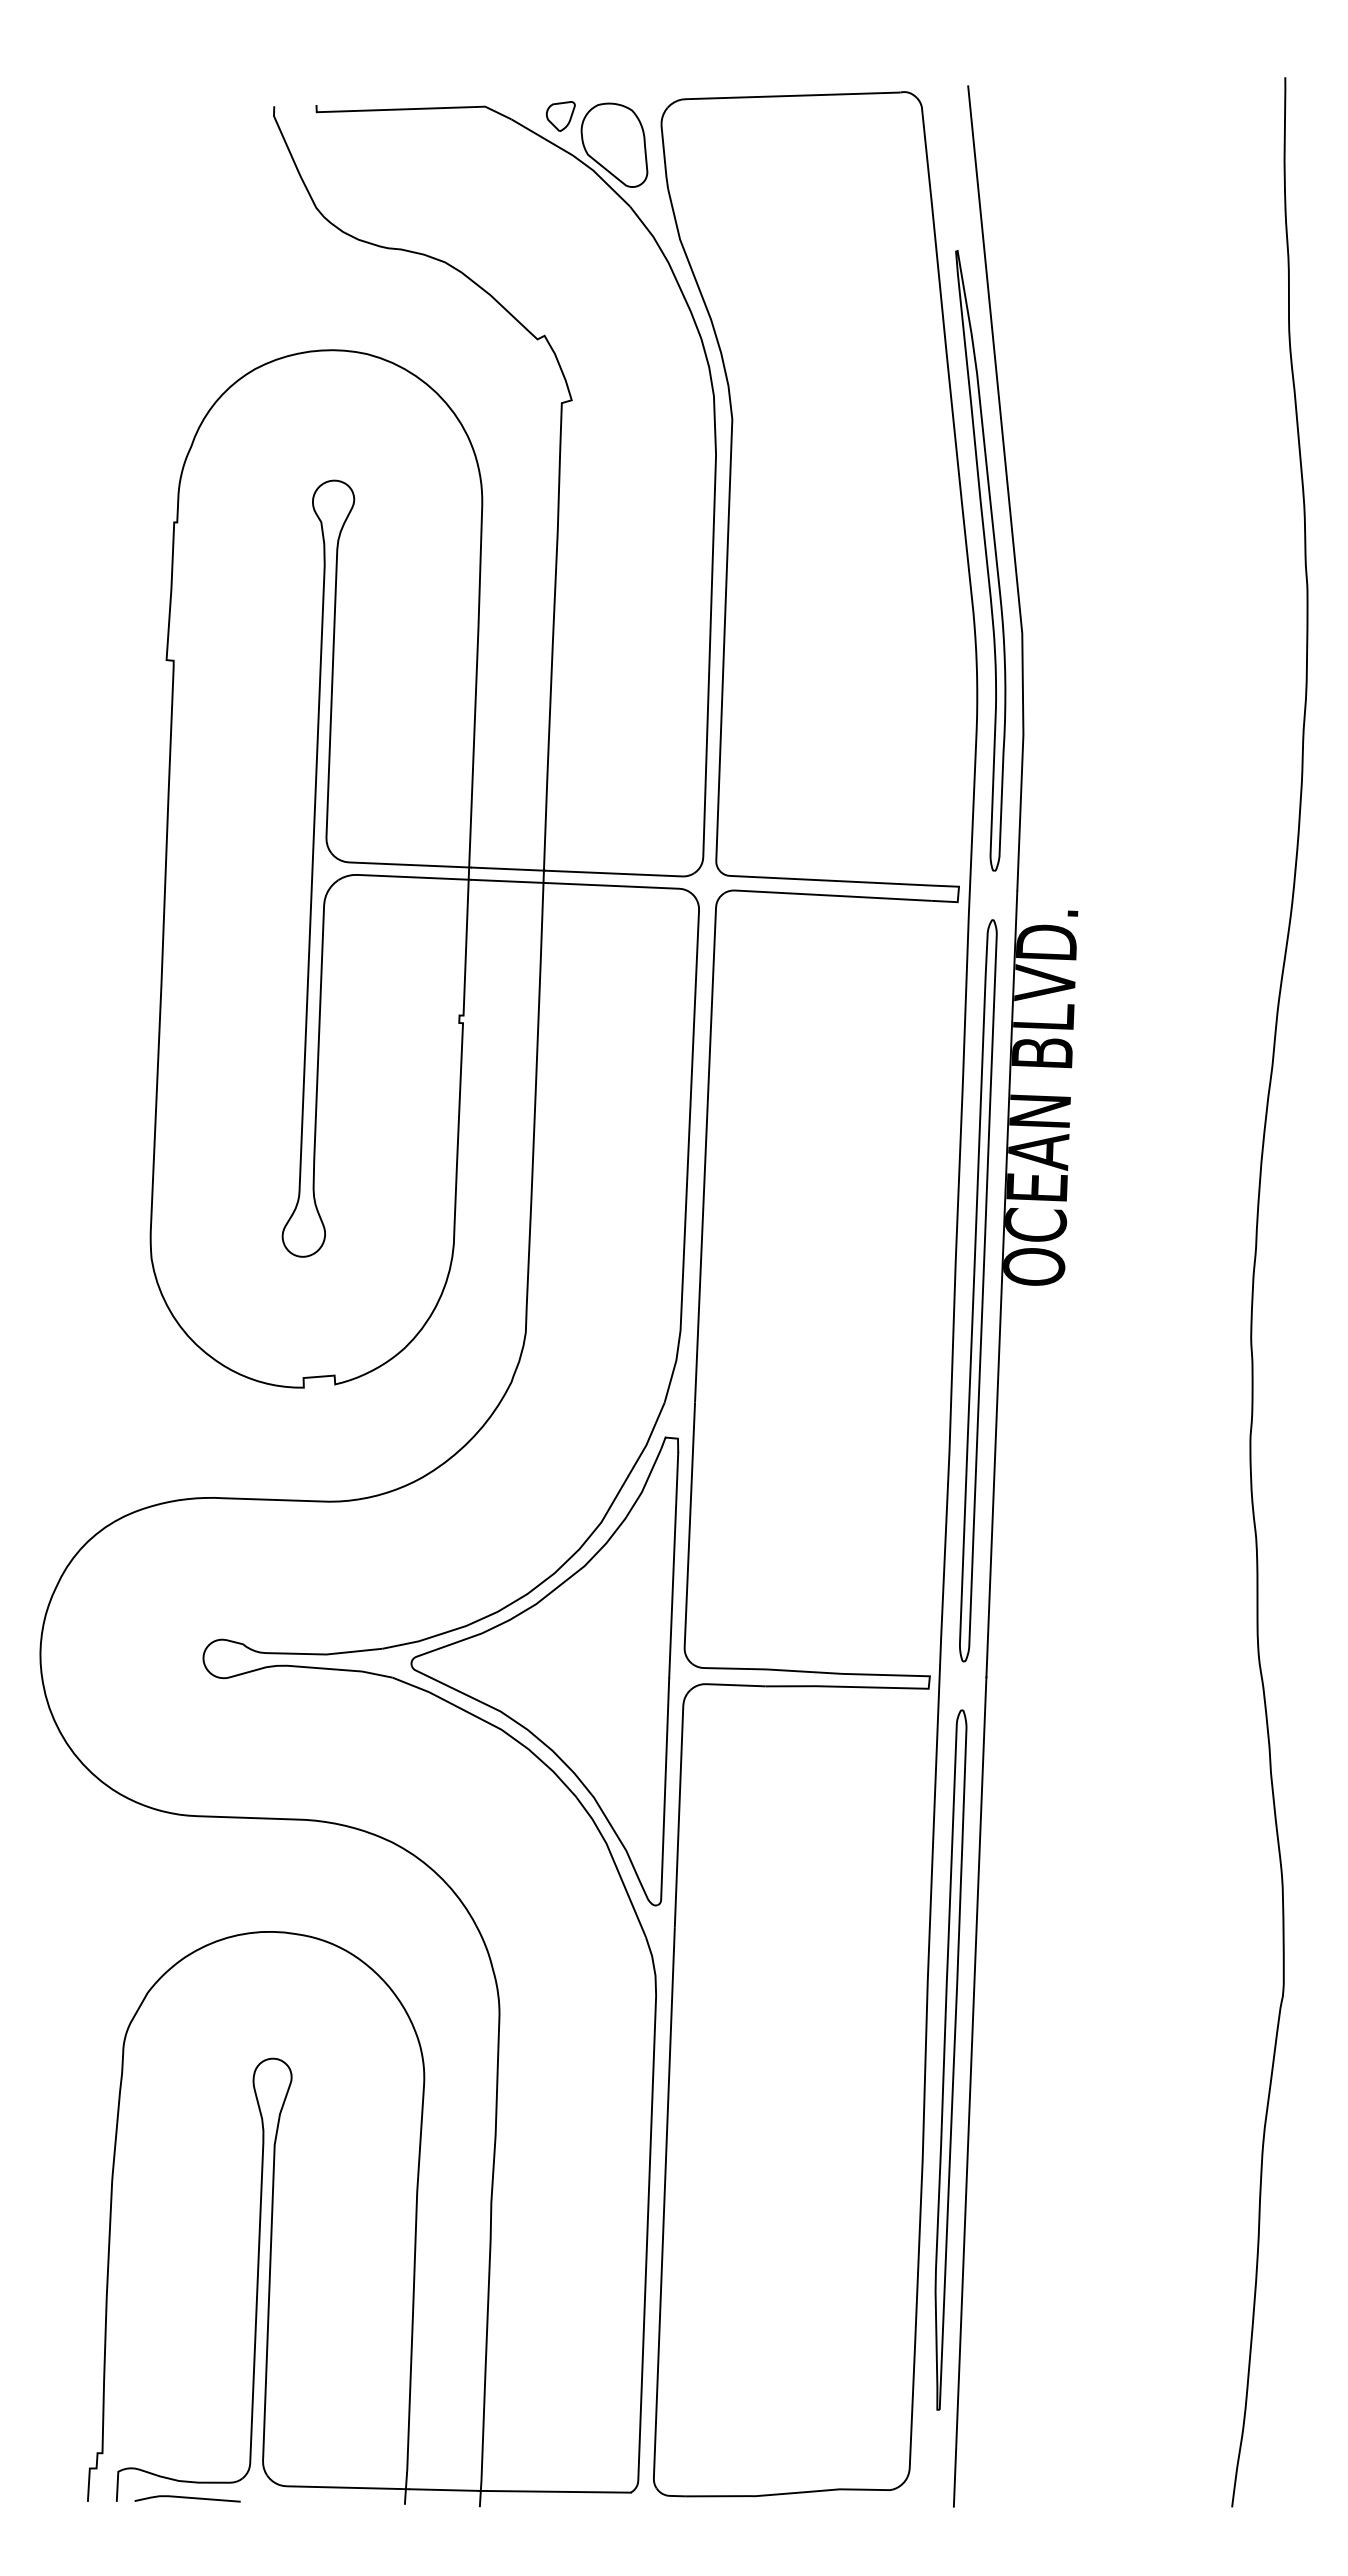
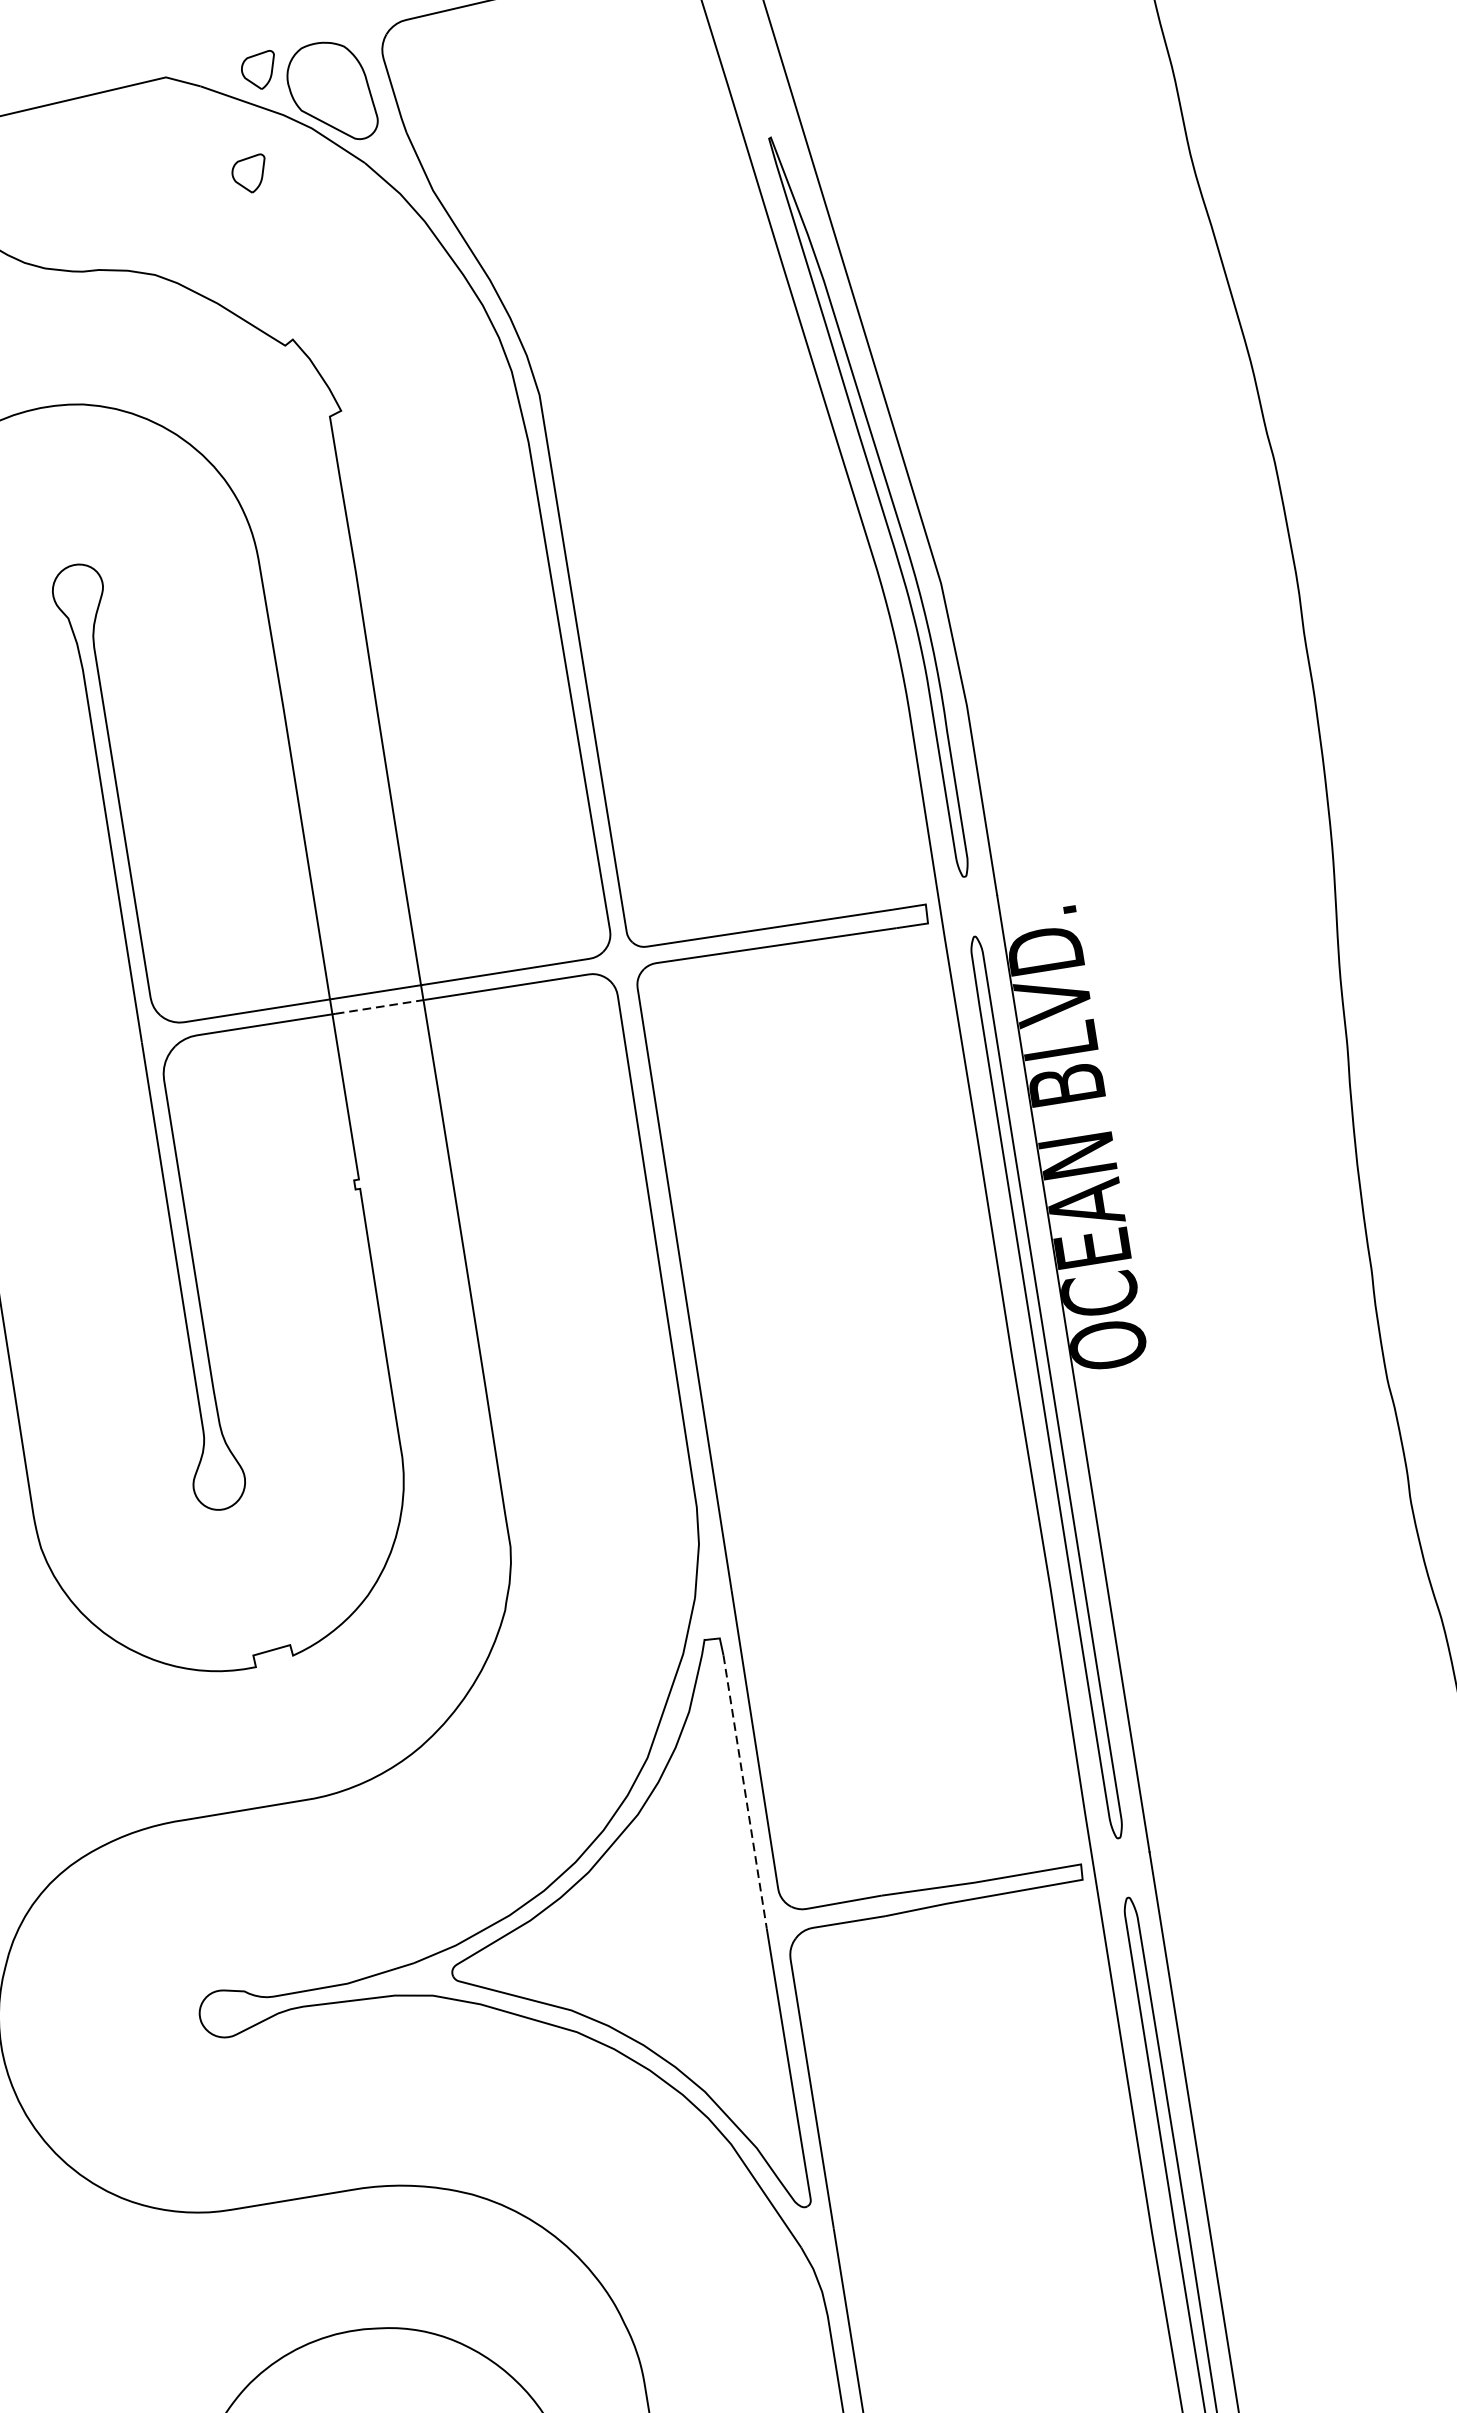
part: (536, 197) -> (249, 174), added
line: (508, 881) -> (380, 1006), solid -> dashed
line: (673, 1565) -> (744, 1792), solid -> dashed

